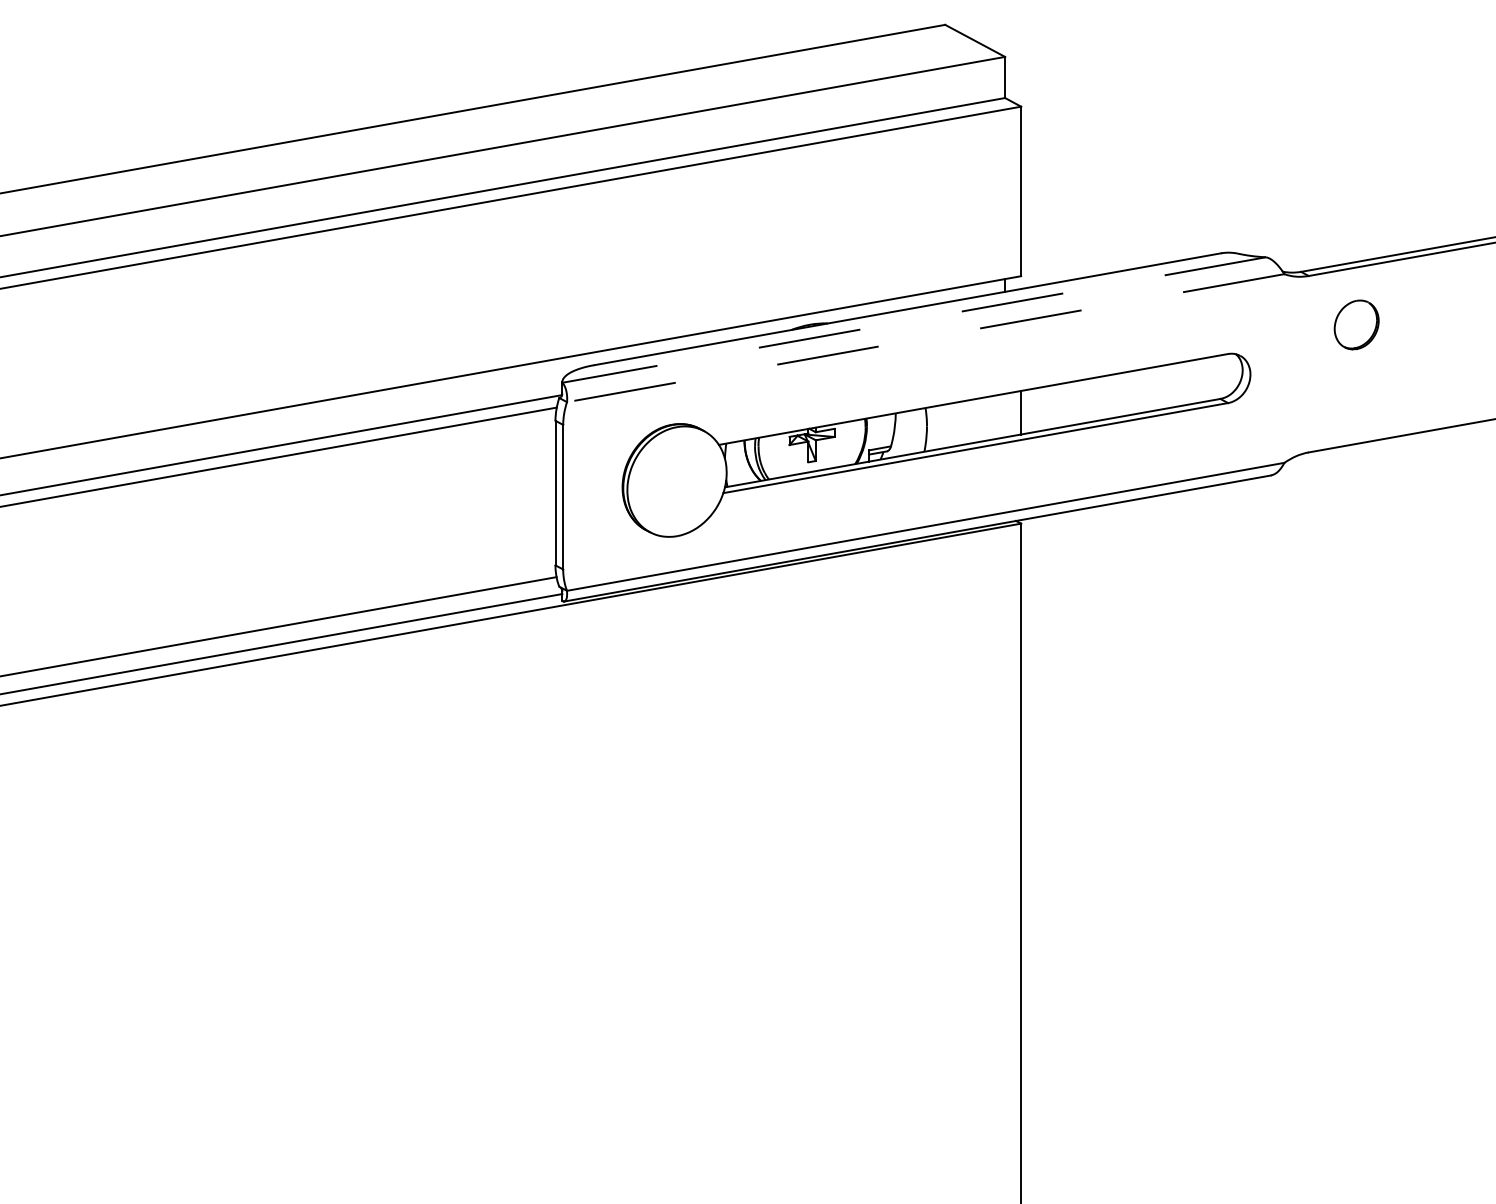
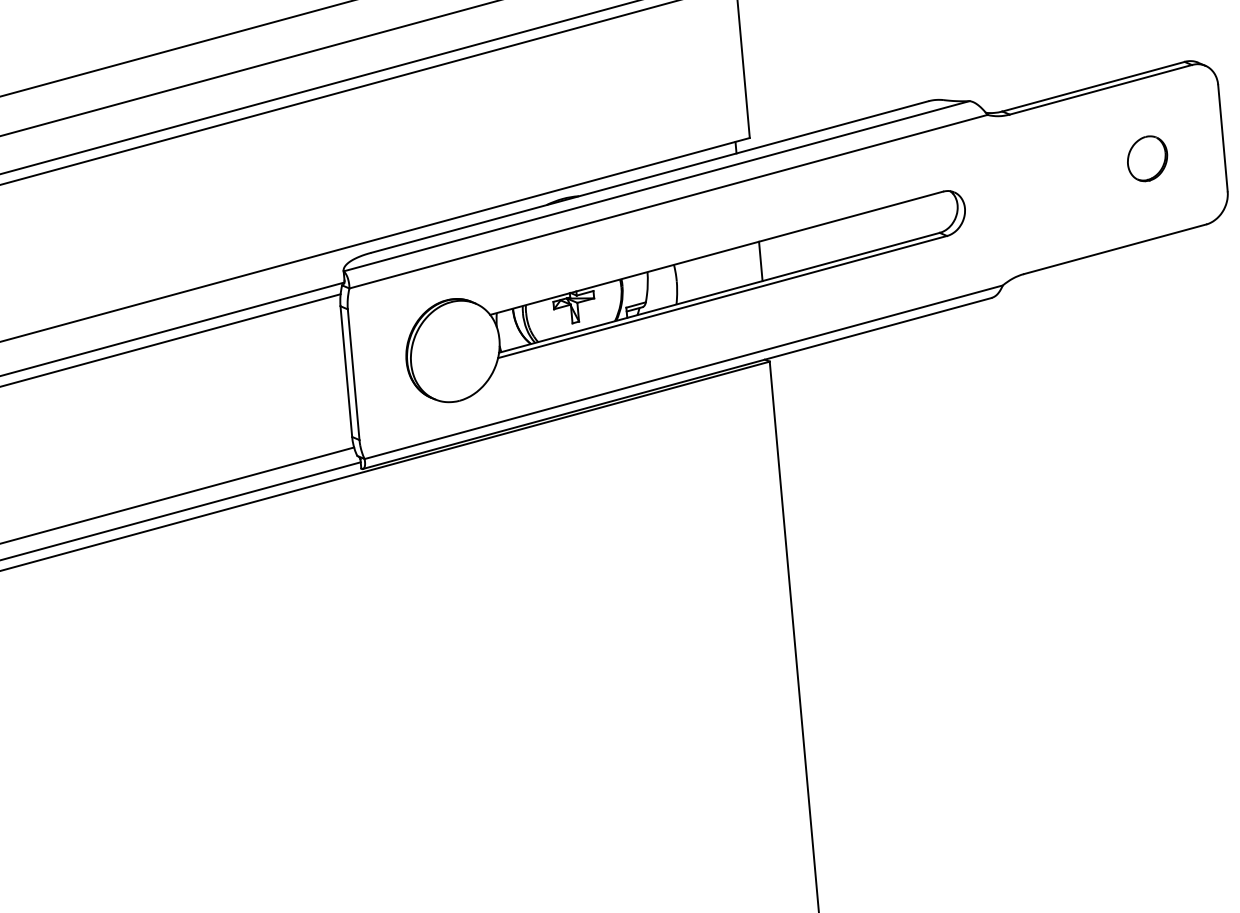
line: (913, 320) -> (656, 186), dashed -> solid
part: (1356, 324) -> (1147, 158), moved
line: (925, 338) -> (668, 202), dashed -> solid

